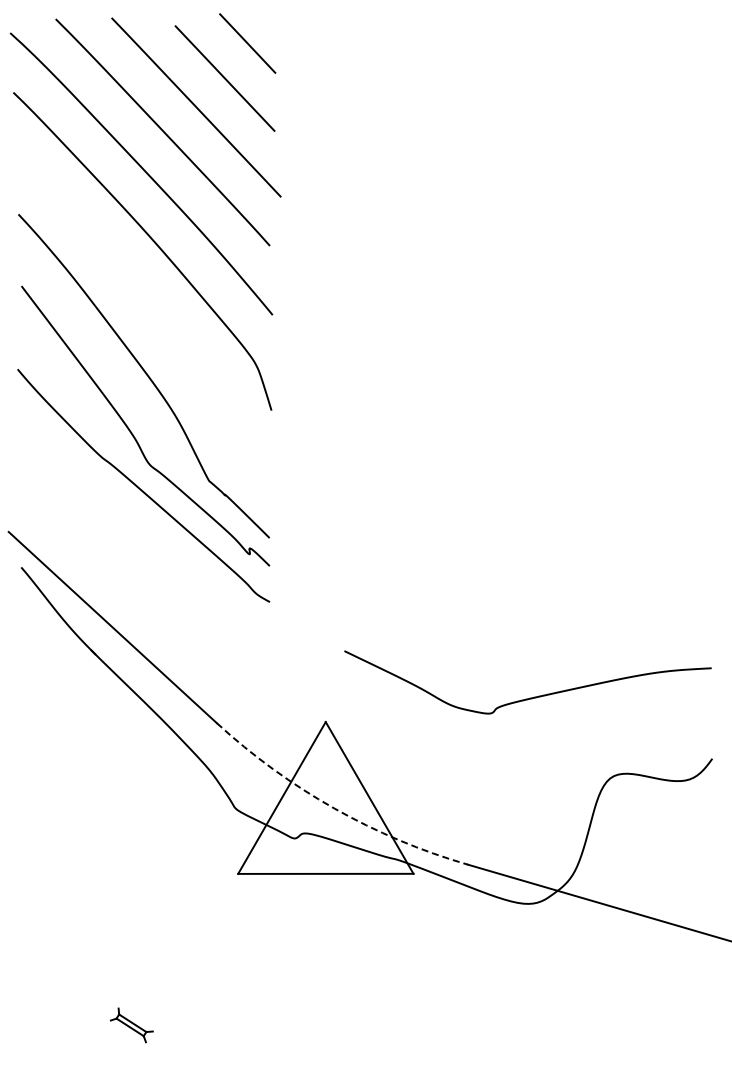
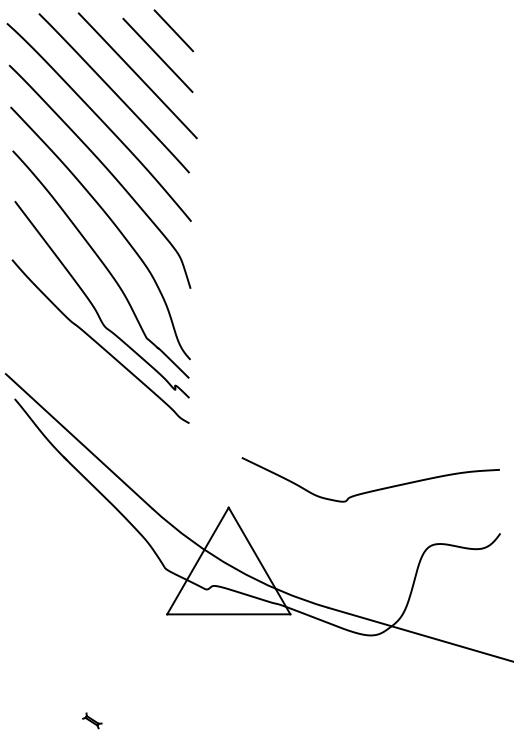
curve: (161, 318) -> (113, 224), added
arc: (334, 808) -> (234, 568), dashed -> solid
part: (131, 1025) -> (92, 720), size x0.62

